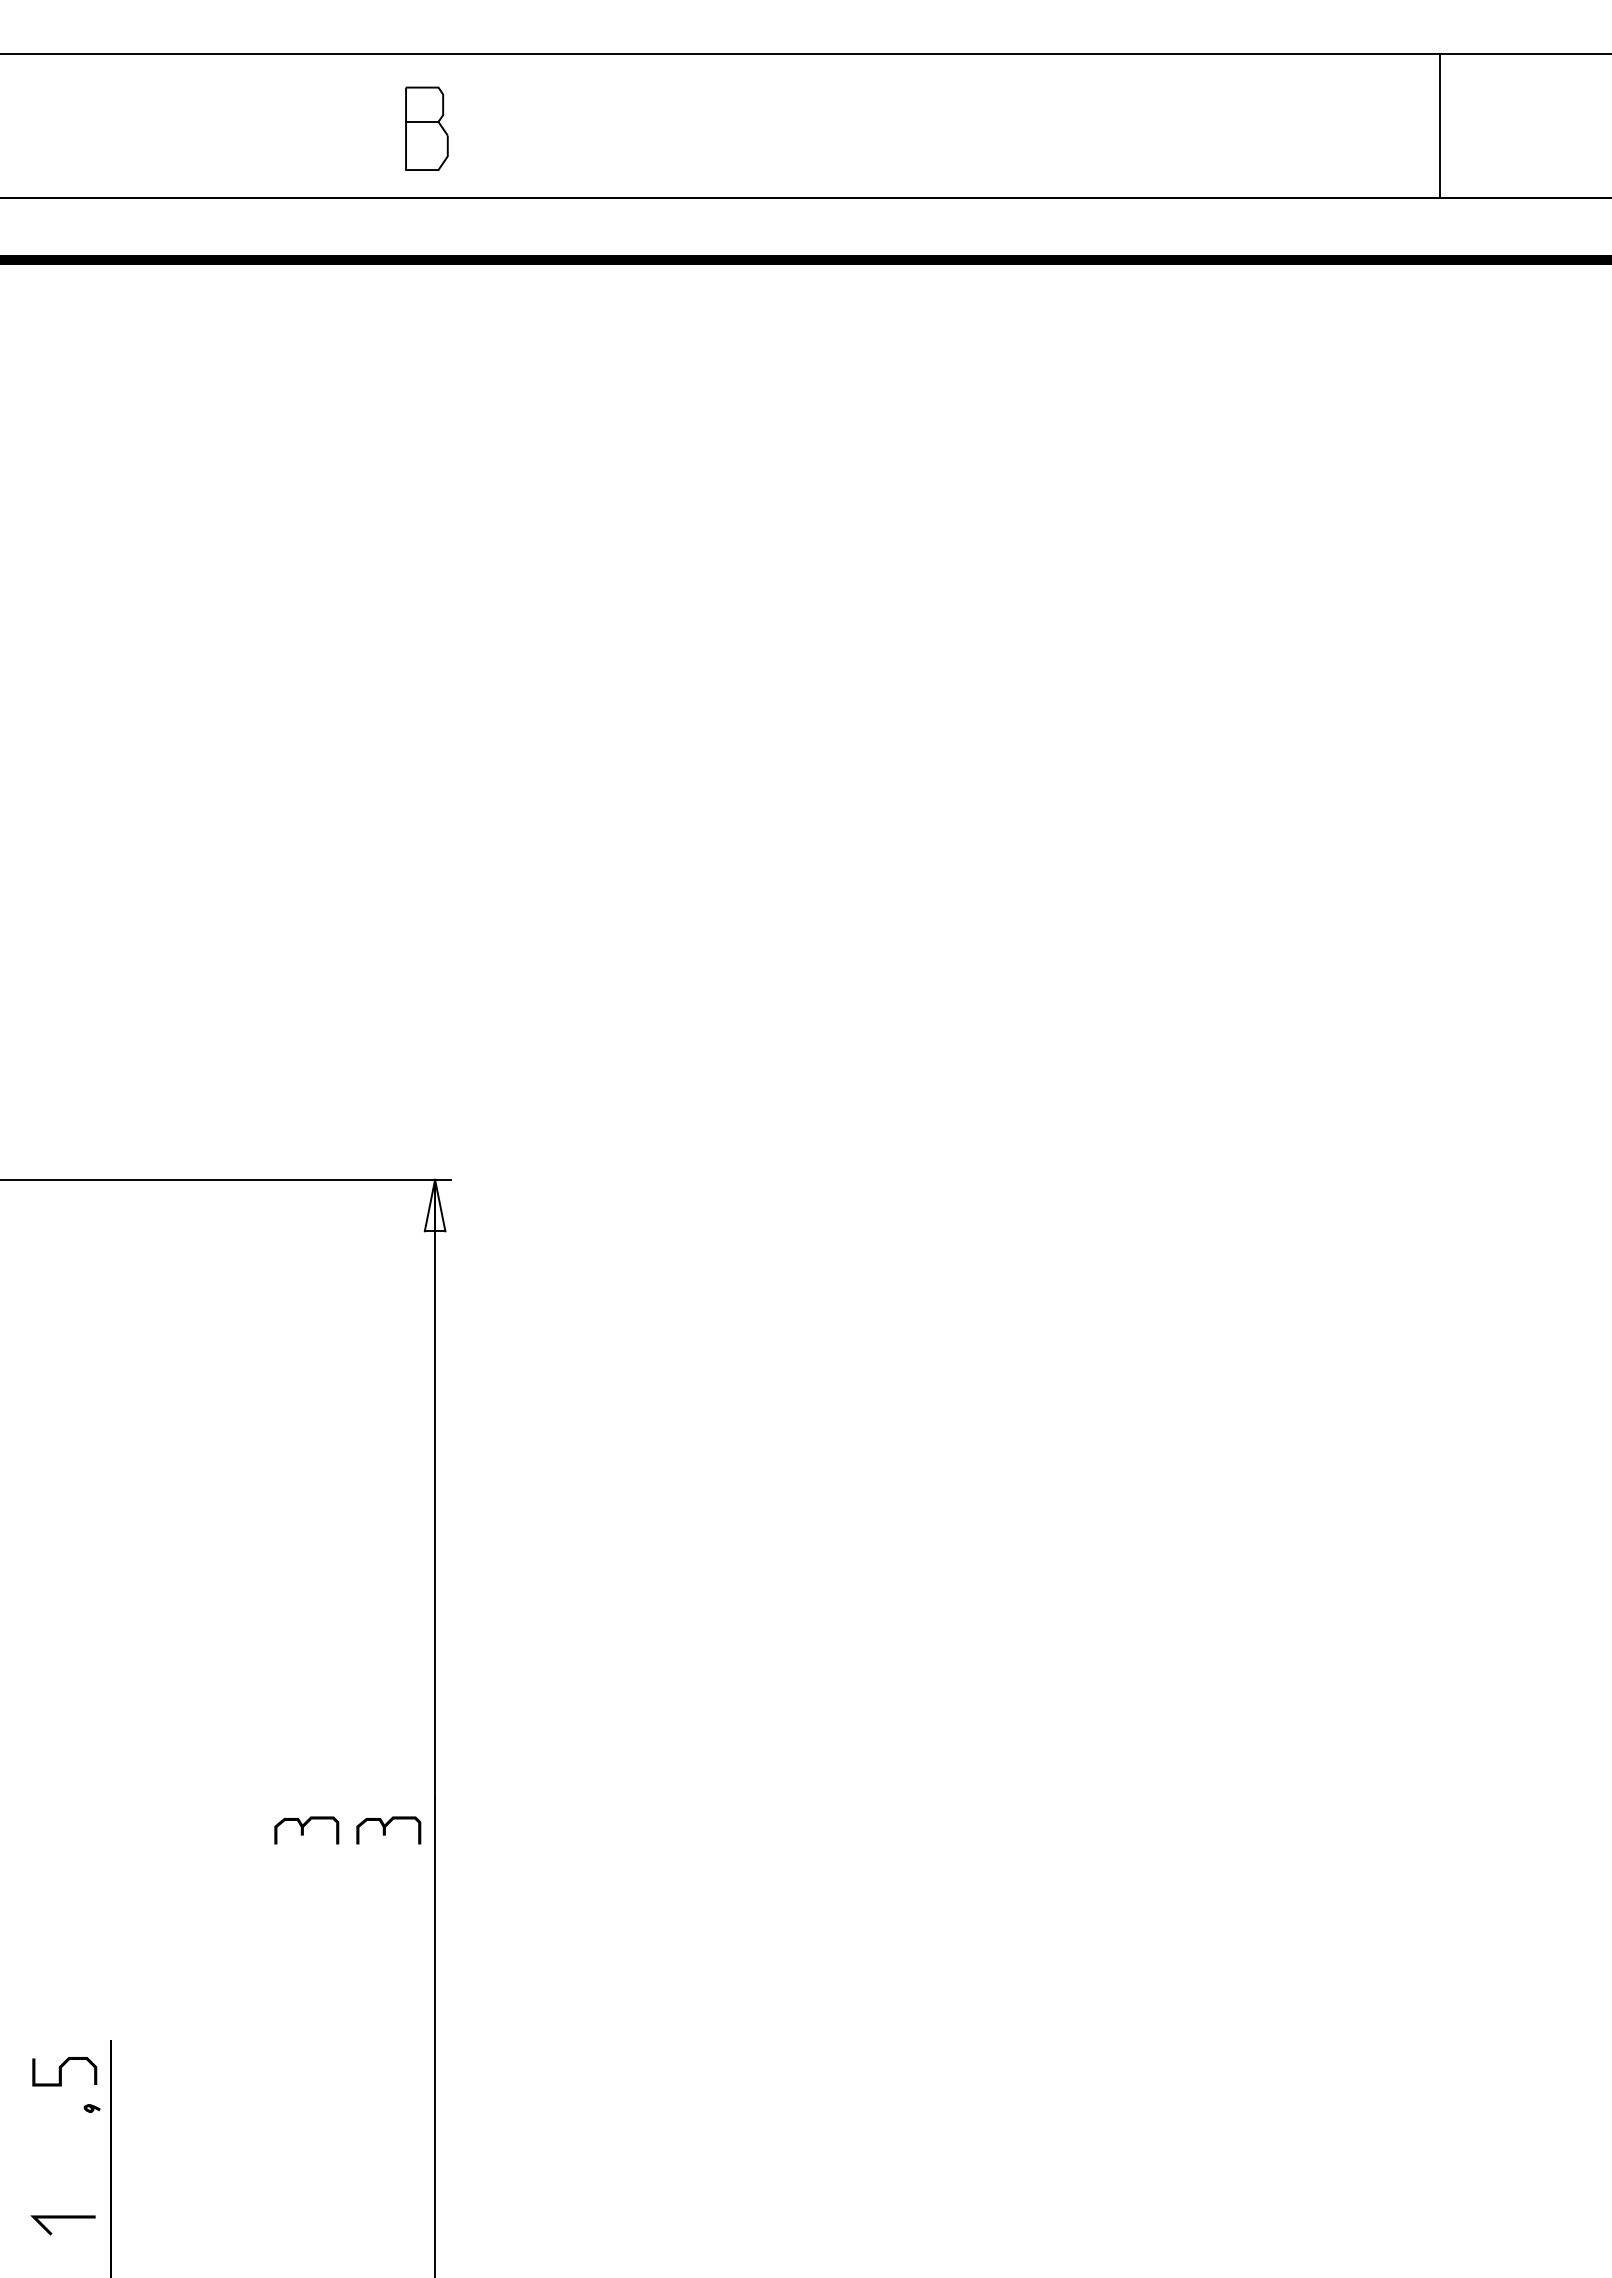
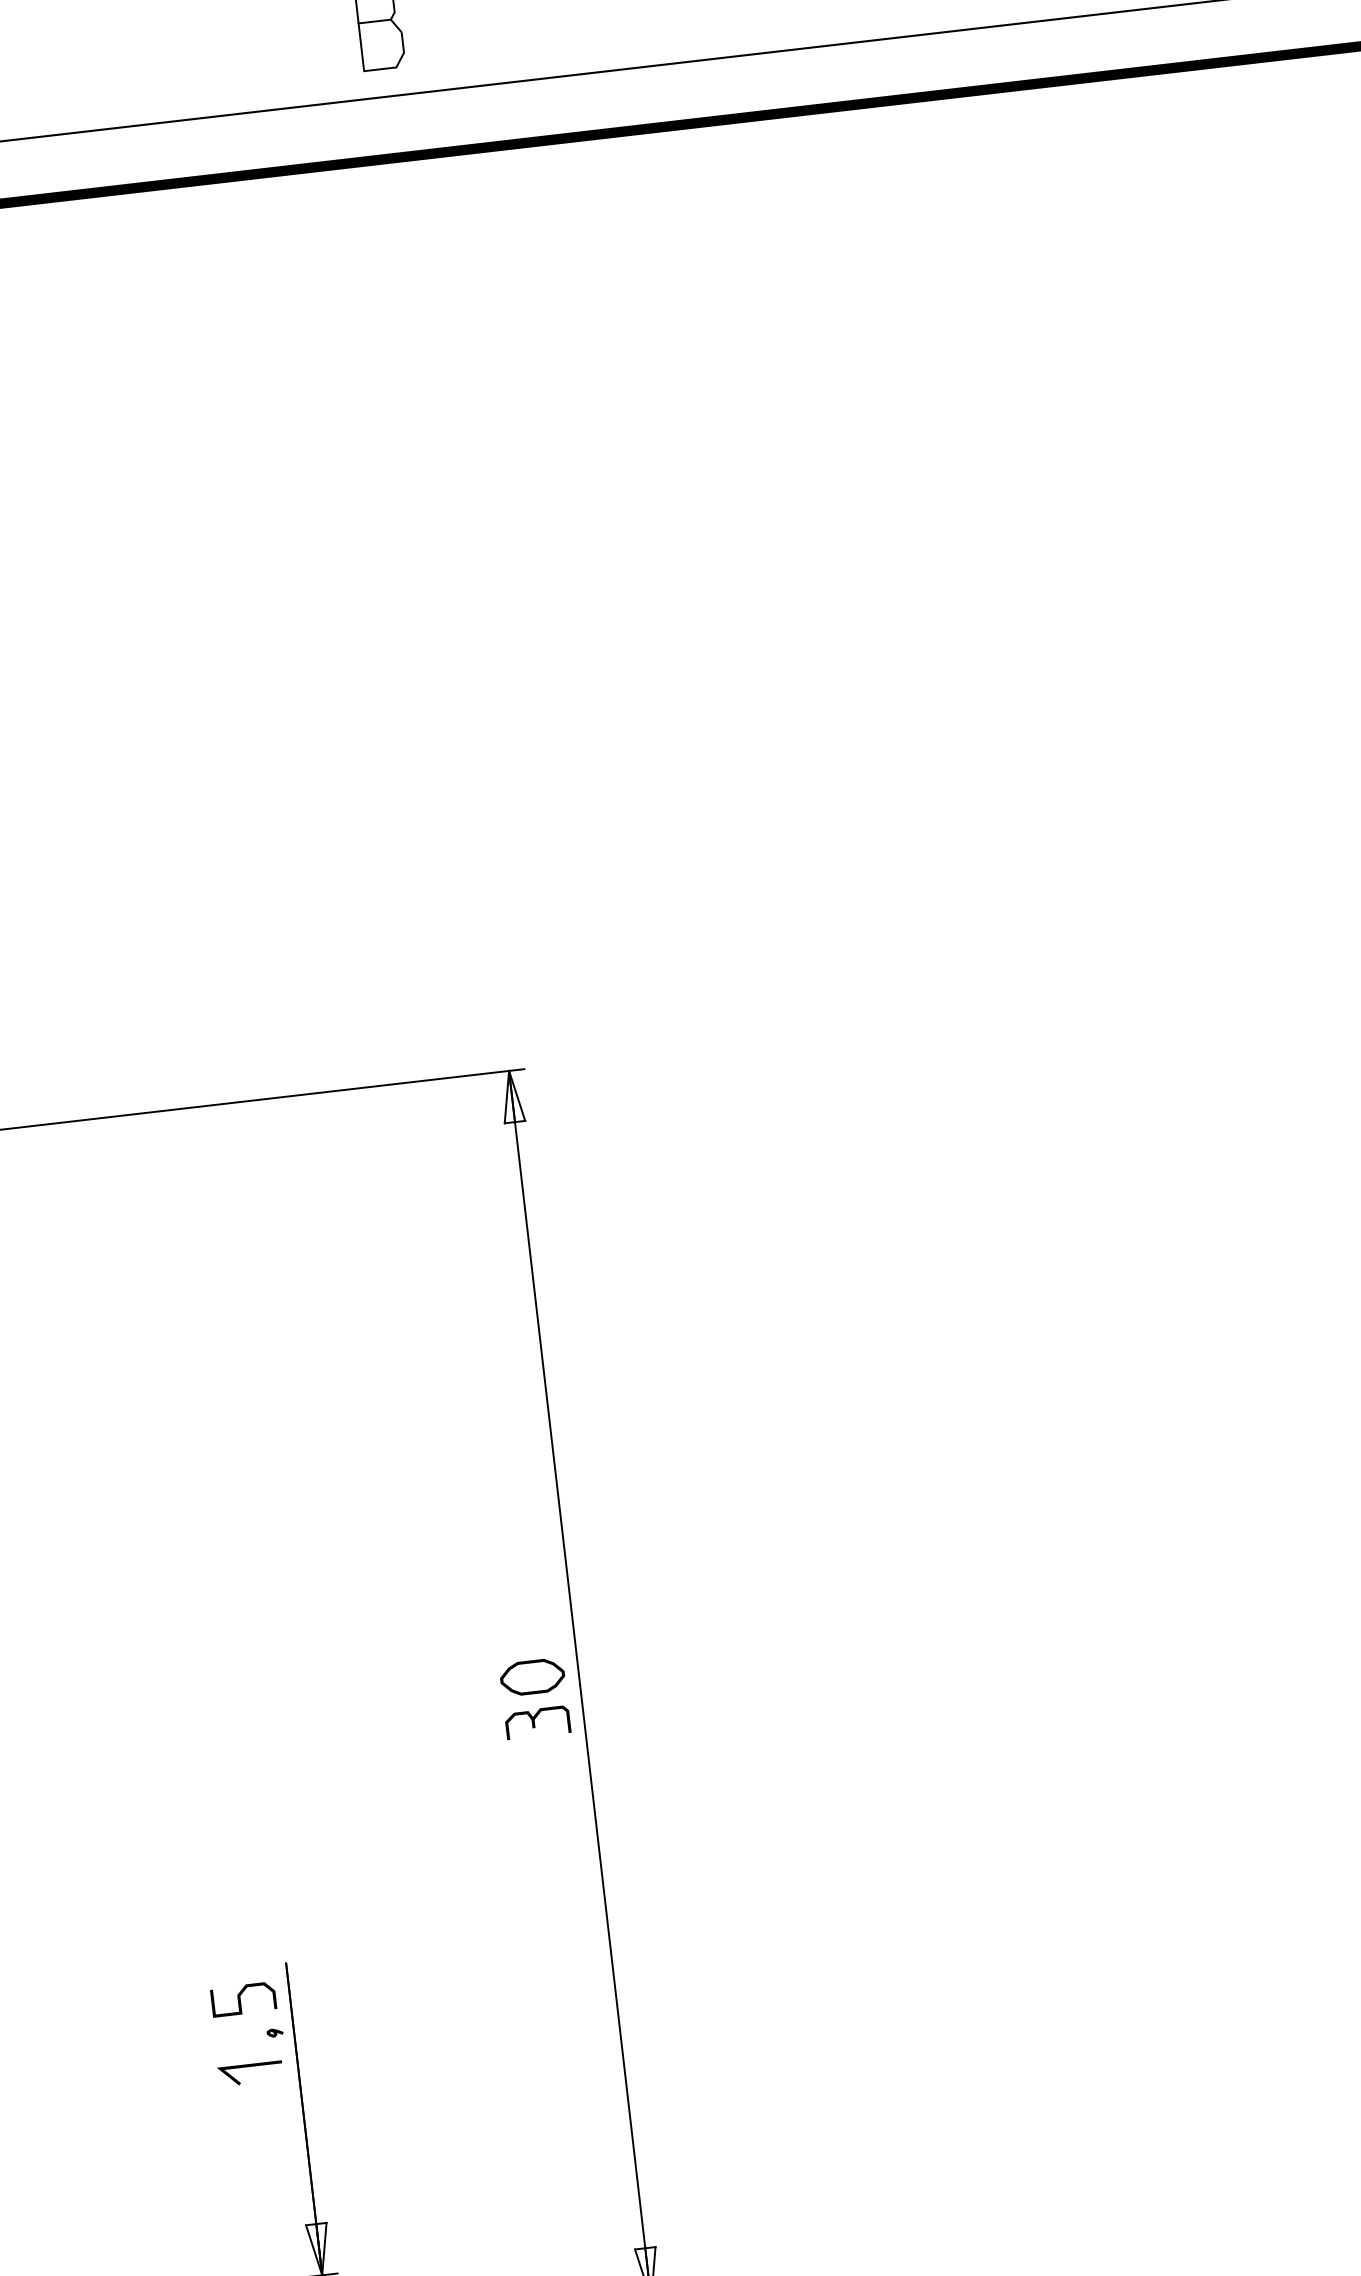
part: (388, 1784) -> (532, 1676), added
part: (306, 1830) -> (456, 1732), removed
line: (62, 2218) -> (249, 2067), moved

